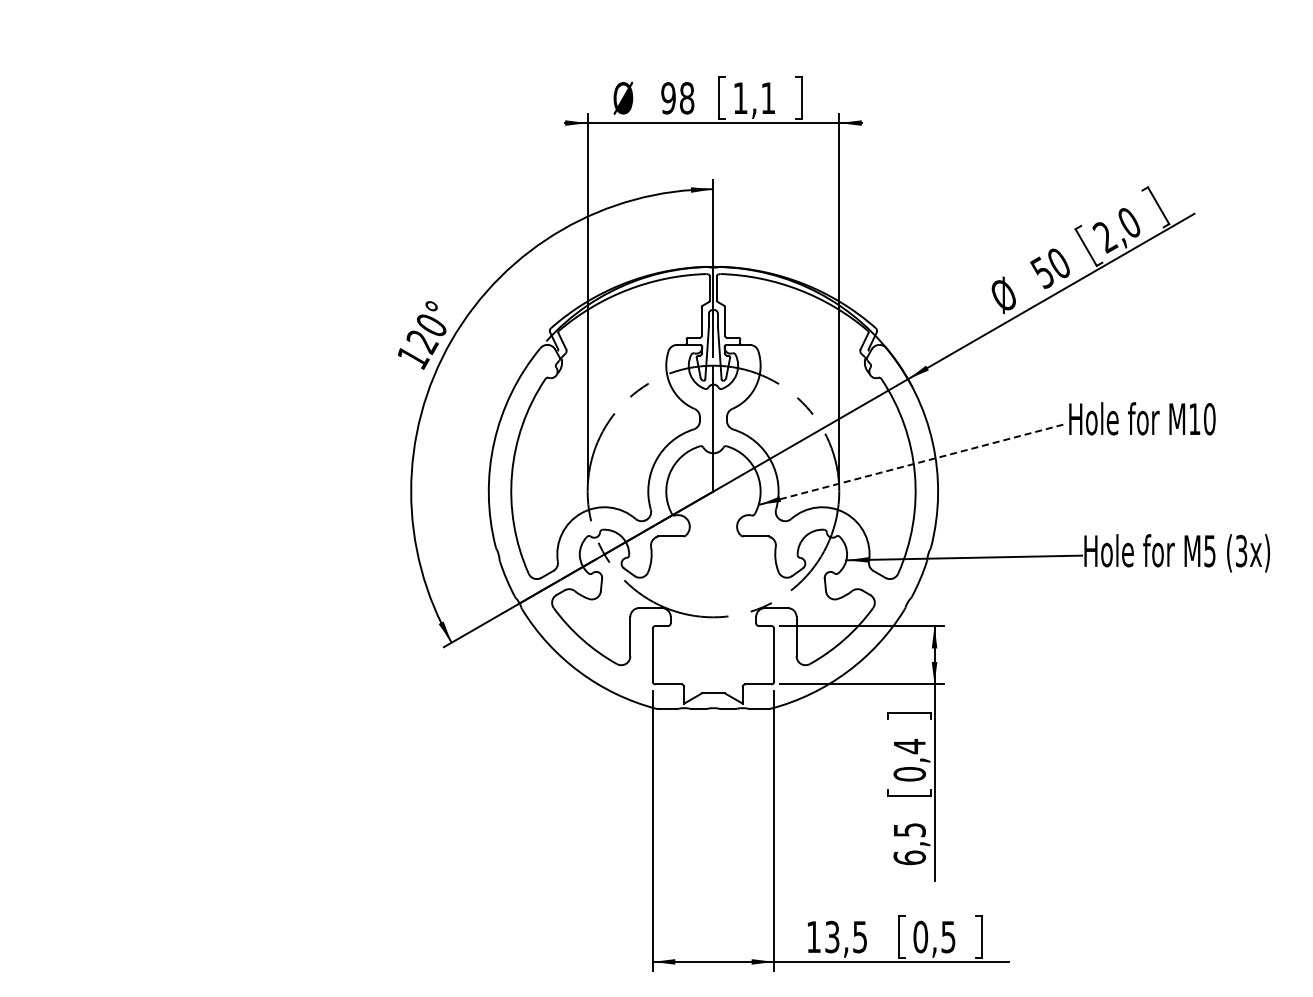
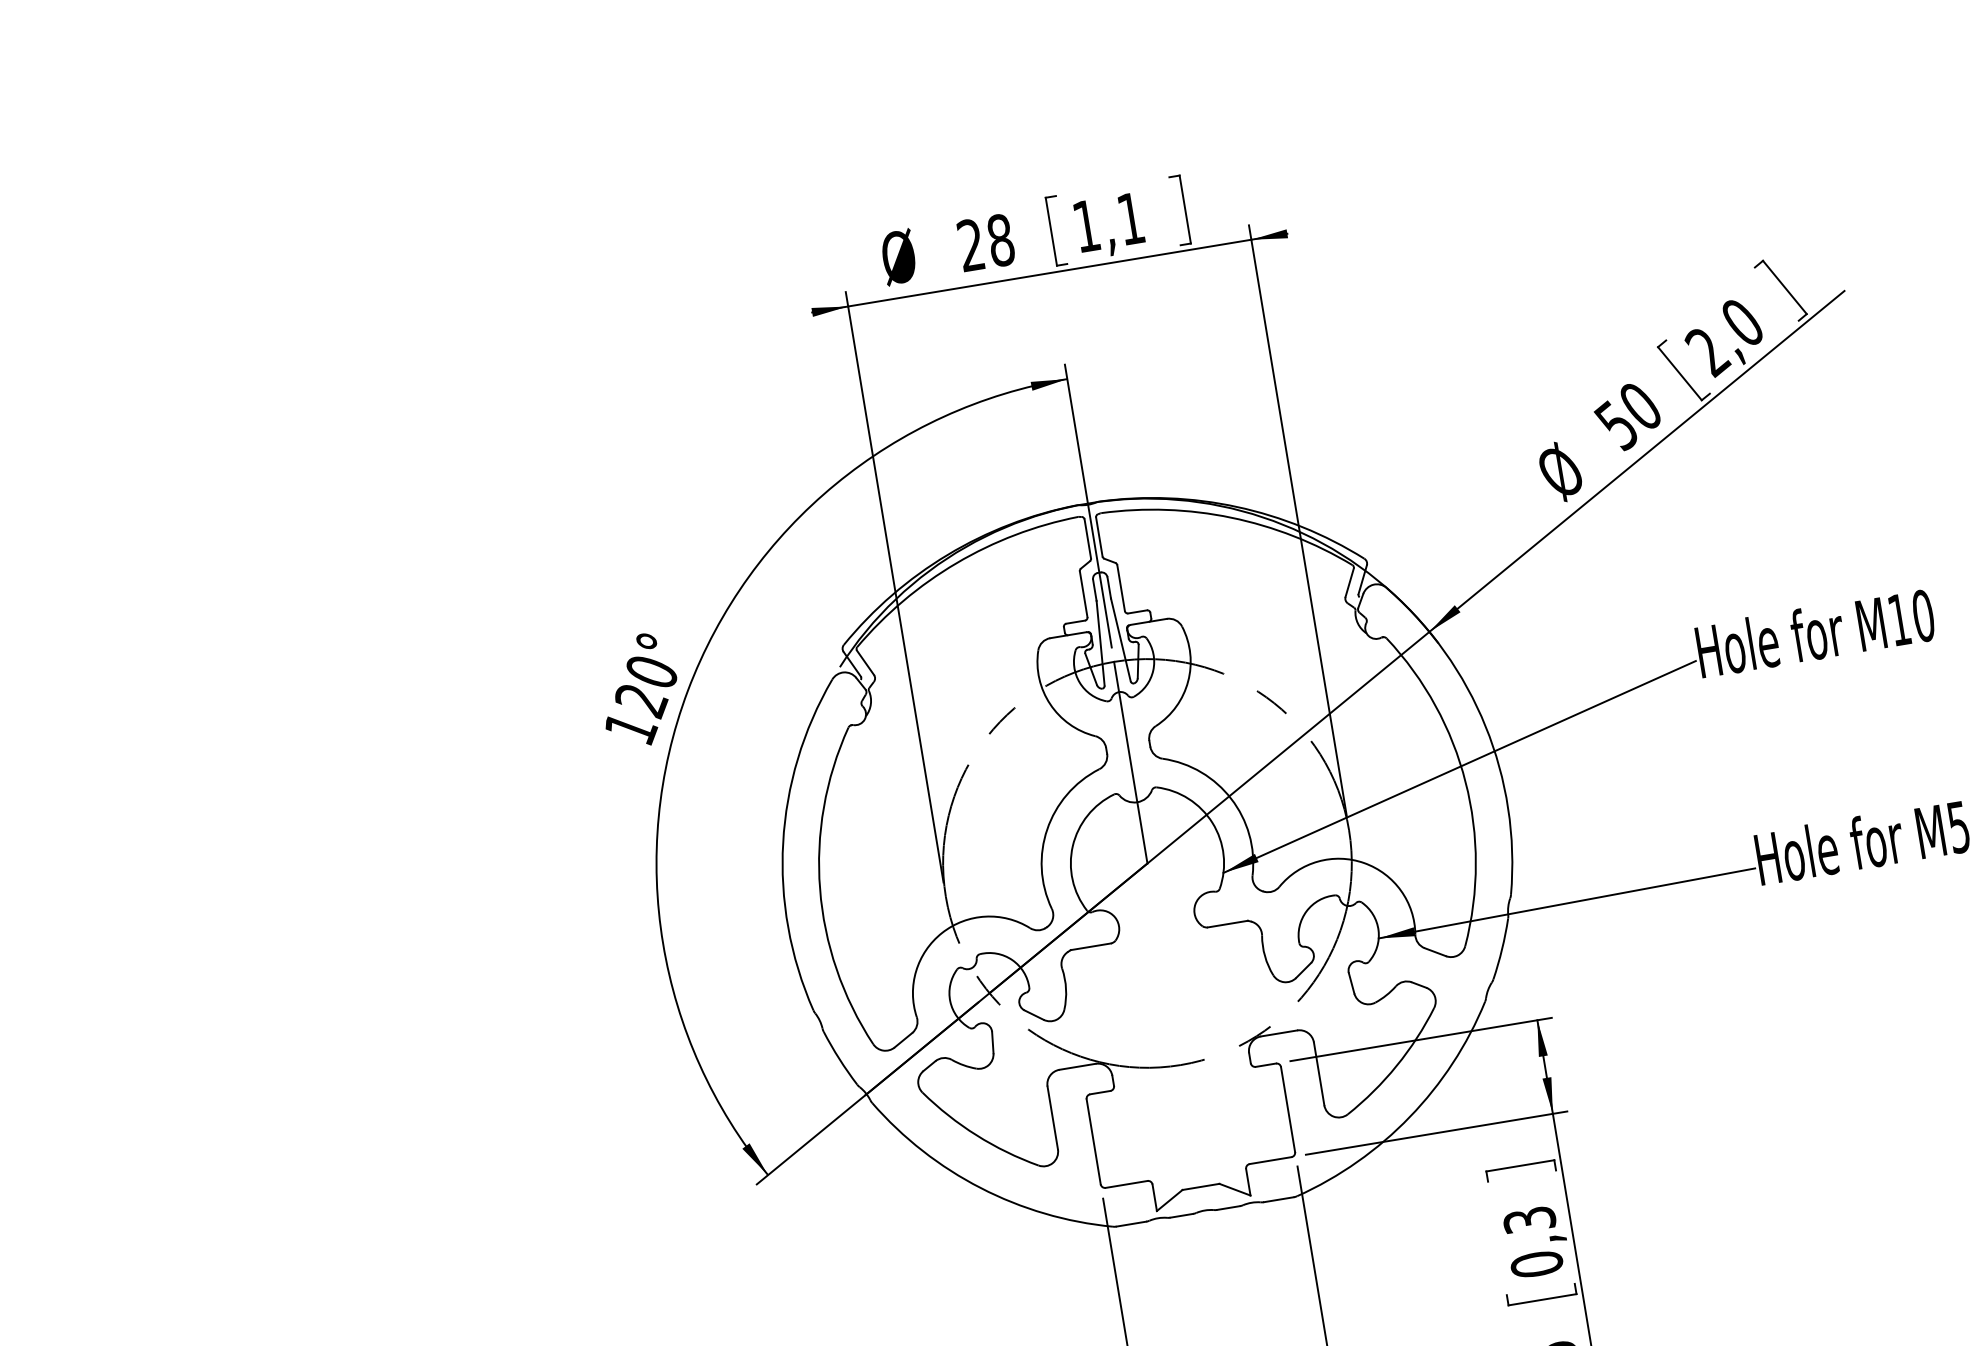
text: (668, 98) -> (971, 245), 98 -> 28
line: (913, 464) -> (1460, 767), dashed -> solid
text: (909, 746) -> (1529, 1220), 0,4 -> 0,3

